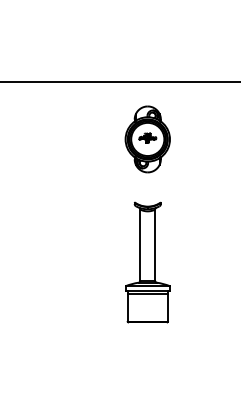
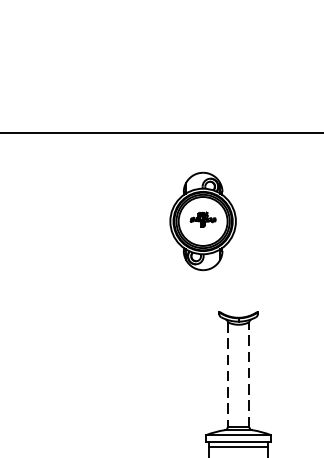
part: (147, 139) -> (202, 221), moved
line: (155, 244) -> (249, 373), solid -> dashed
line: (140, 245) -> (227, 375), solid -> dashed

